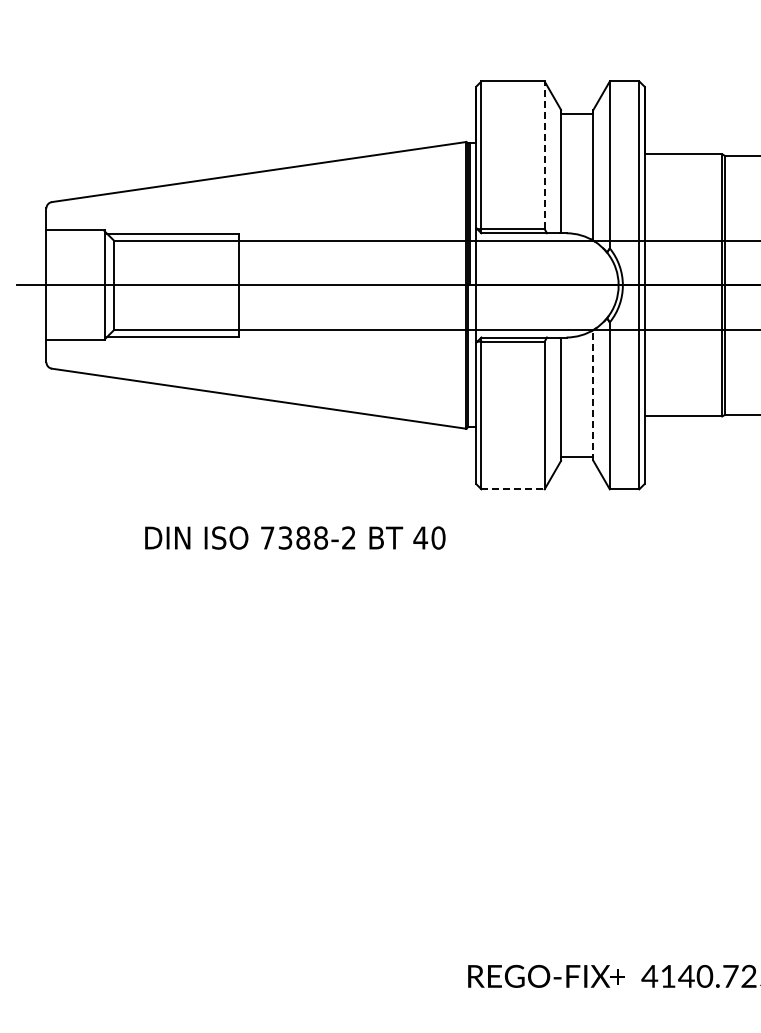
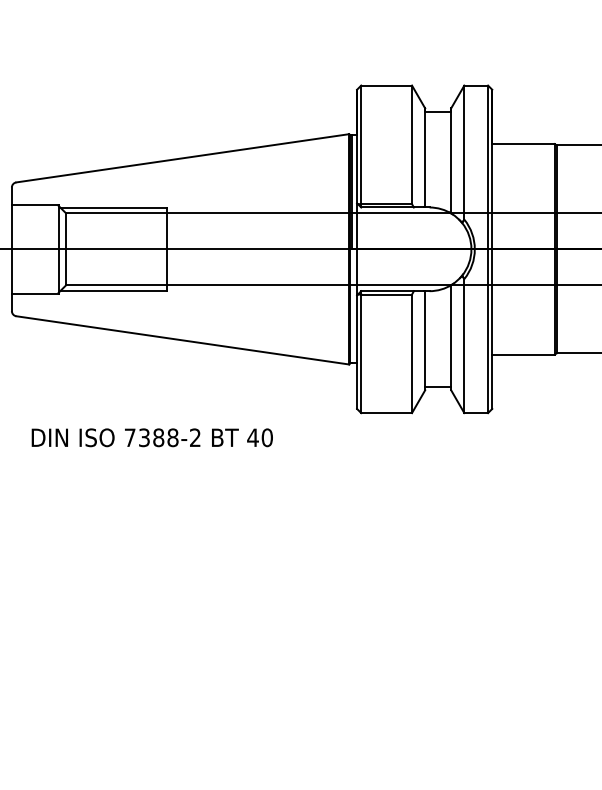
line: (544, 155) -> (411, 145), dashed -> solid
line: (593, 394) -> (451, 336), dashed -> solid
line: (513, 489) -> (386, 413), dashed -> solid
text: (295, 537) -> (152, 437), moved

